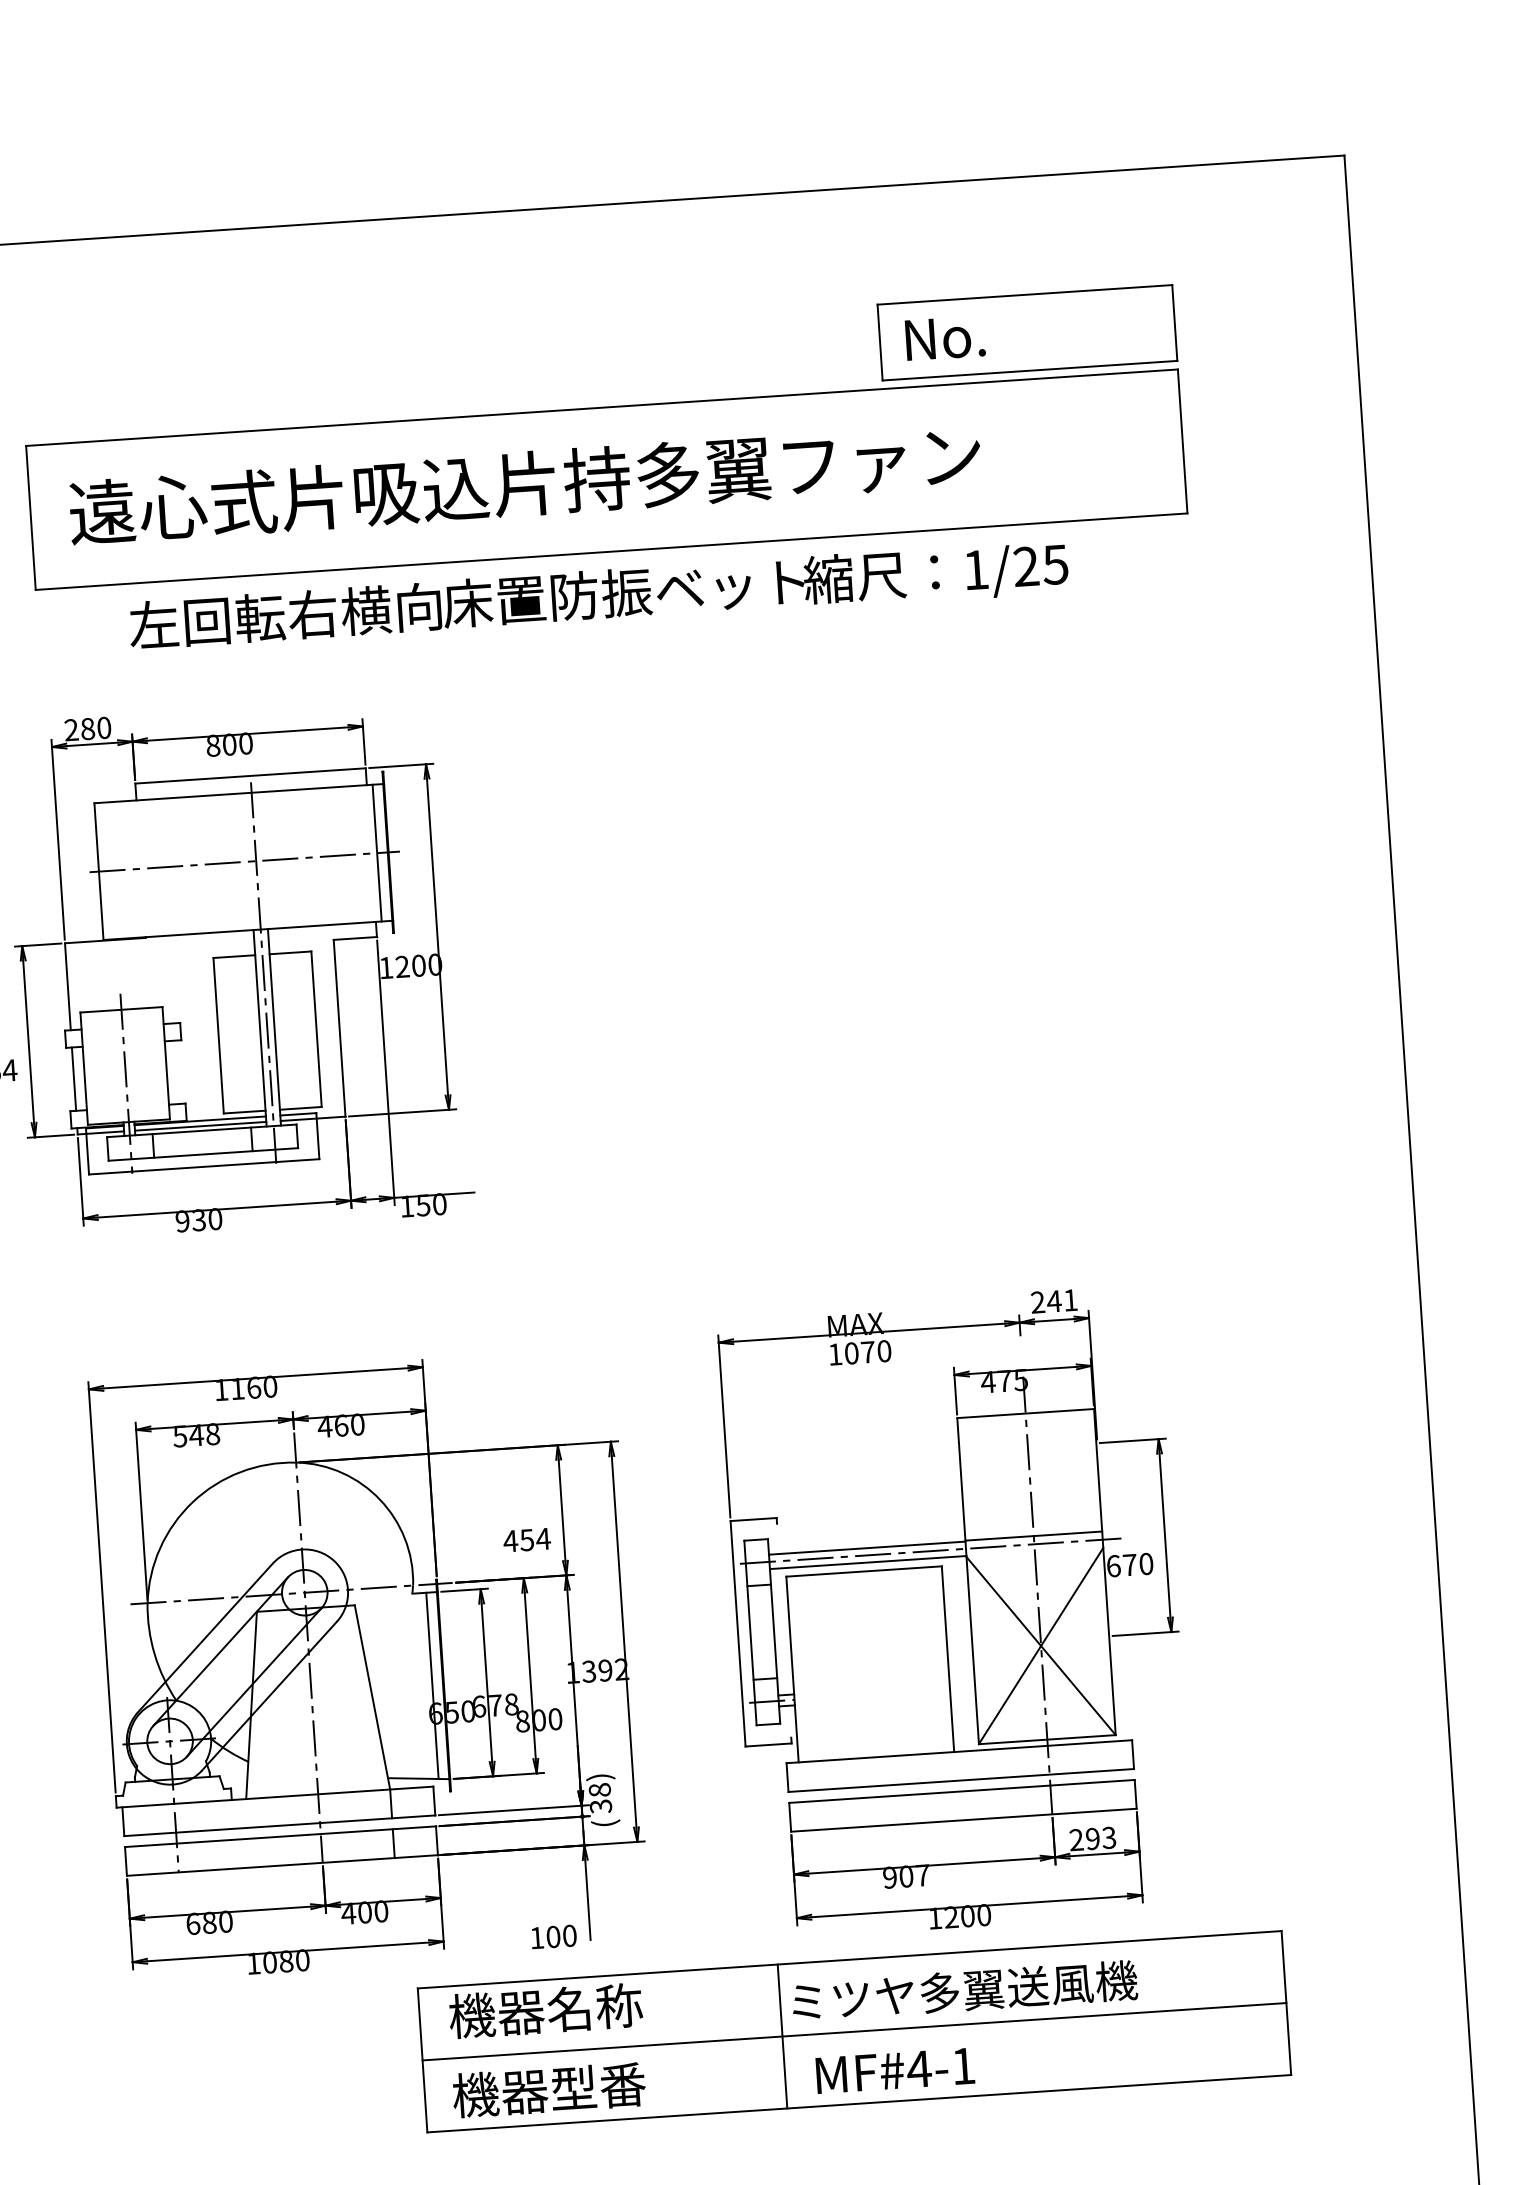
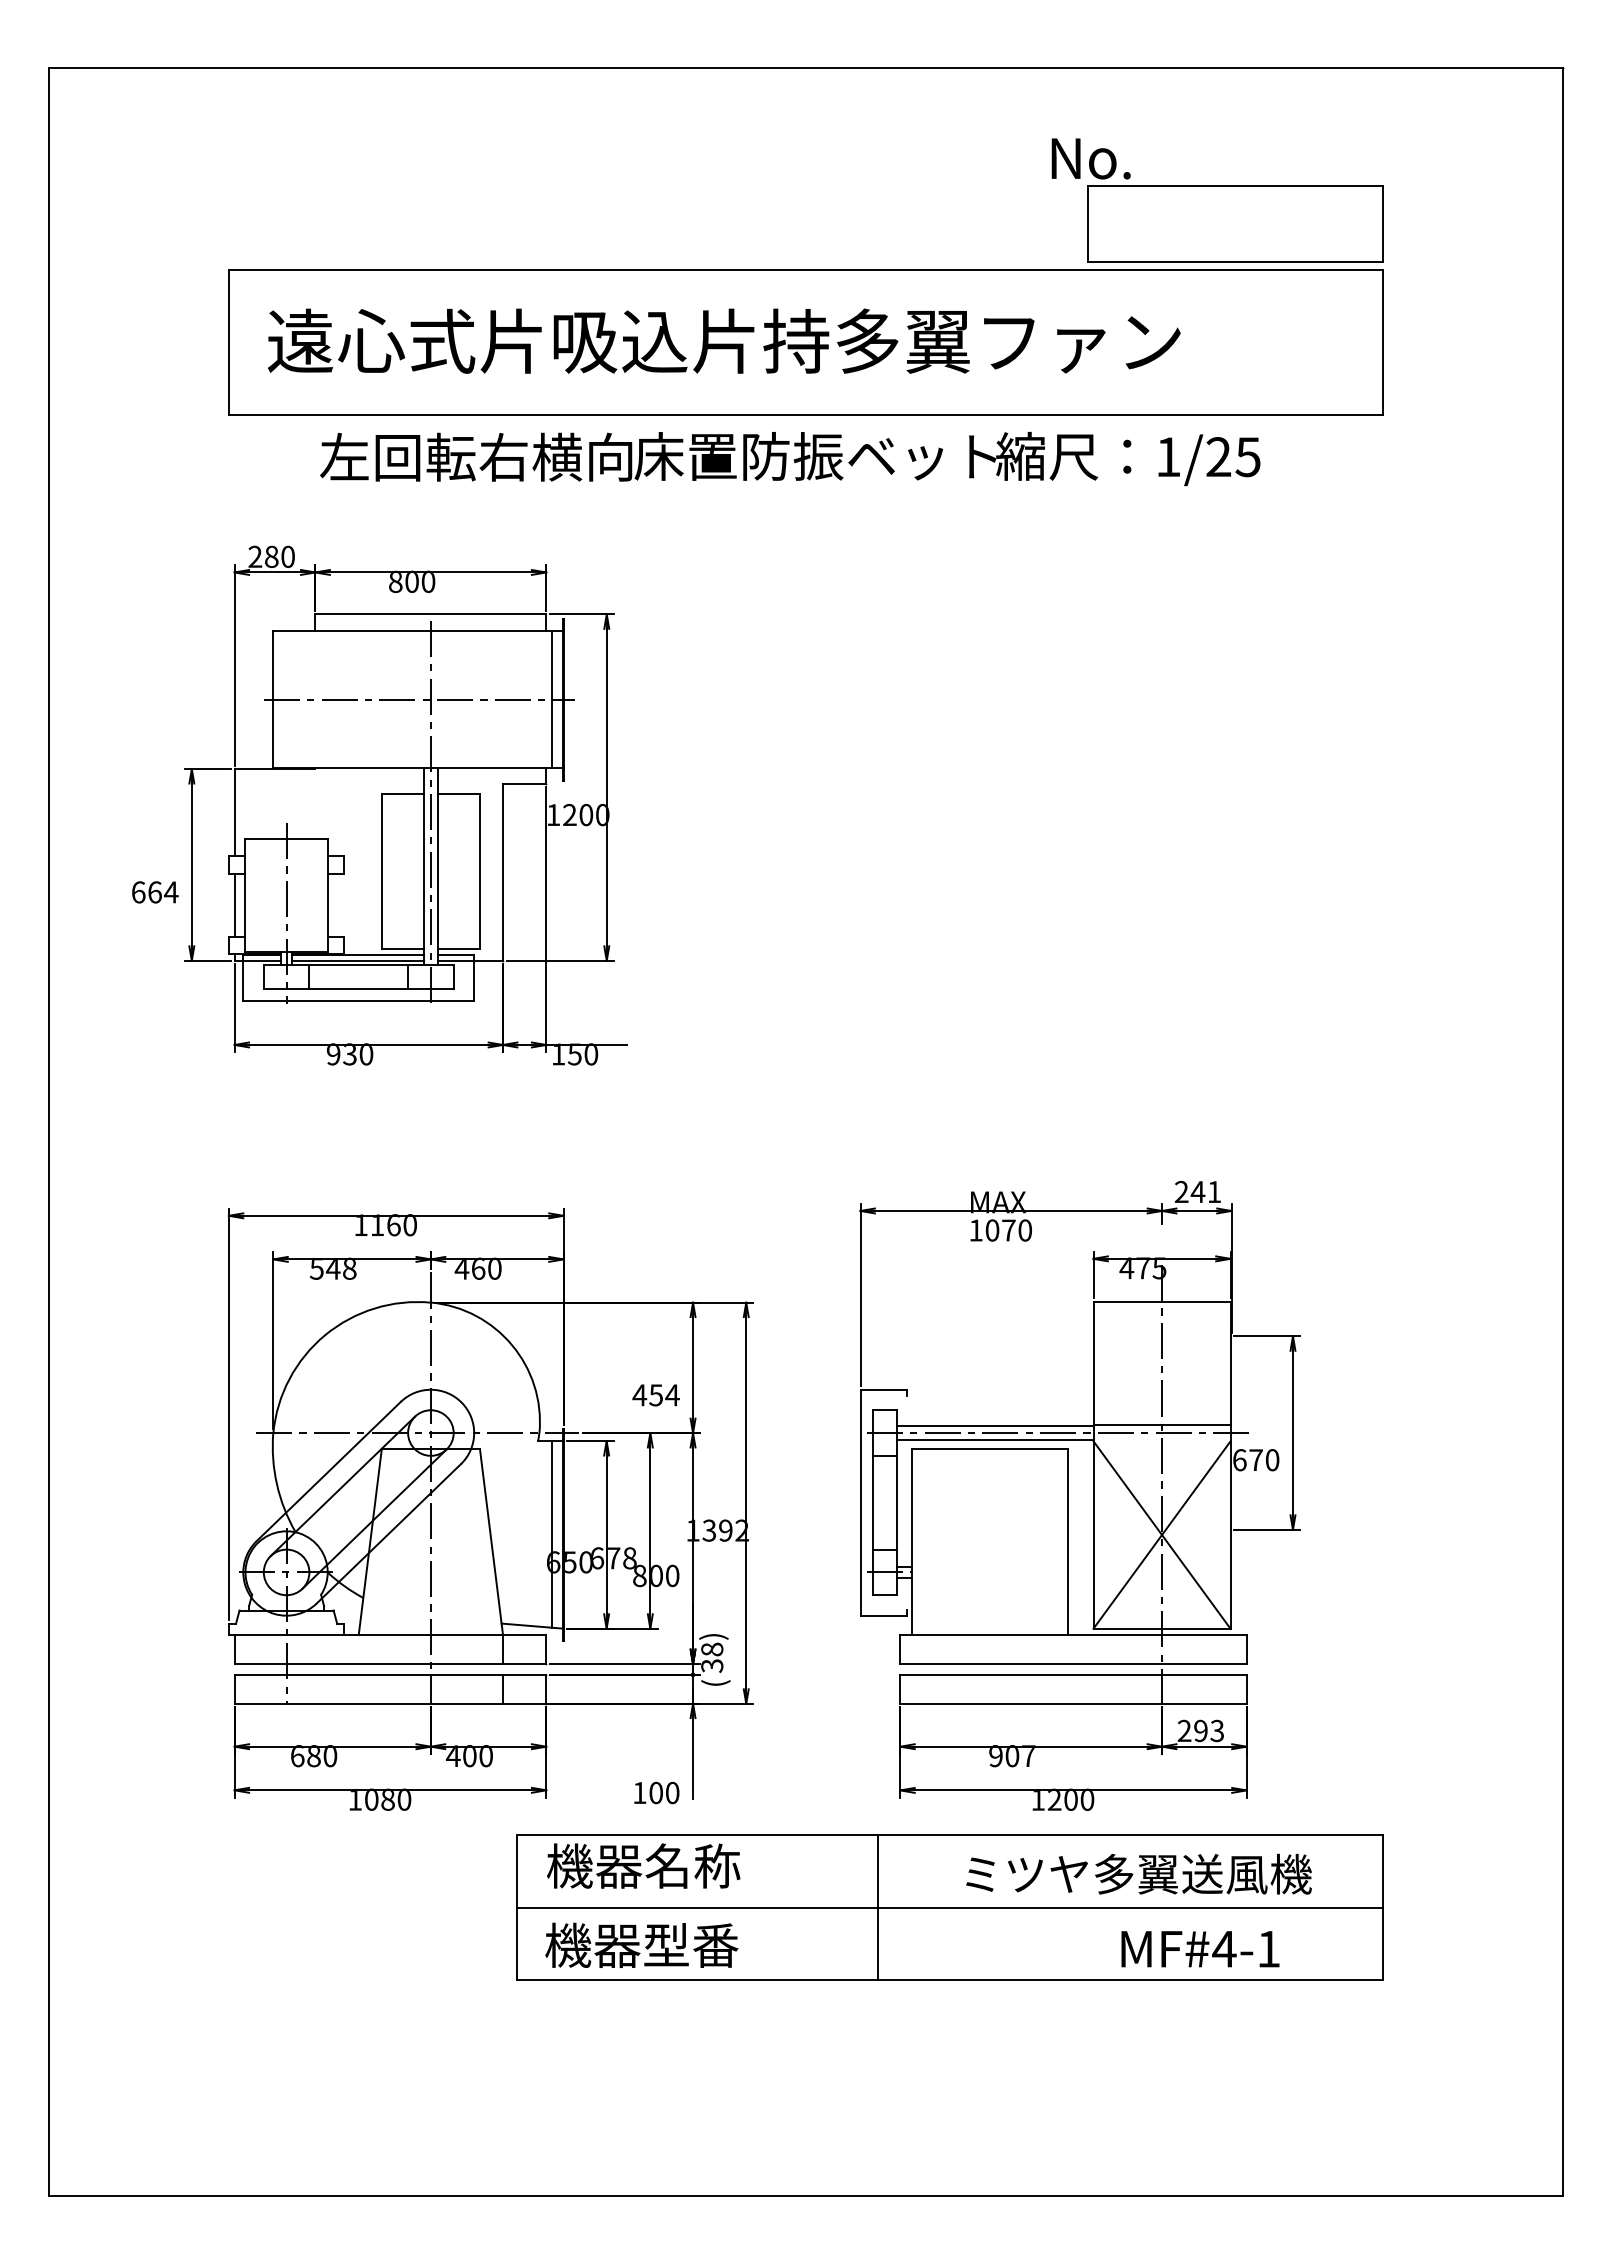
text: (944, 338) -> (1090, 158), moved
text: (964, 1990) -> (1138, 1873), moved
text: (895, 2071) -> (1200, 1949), moved

